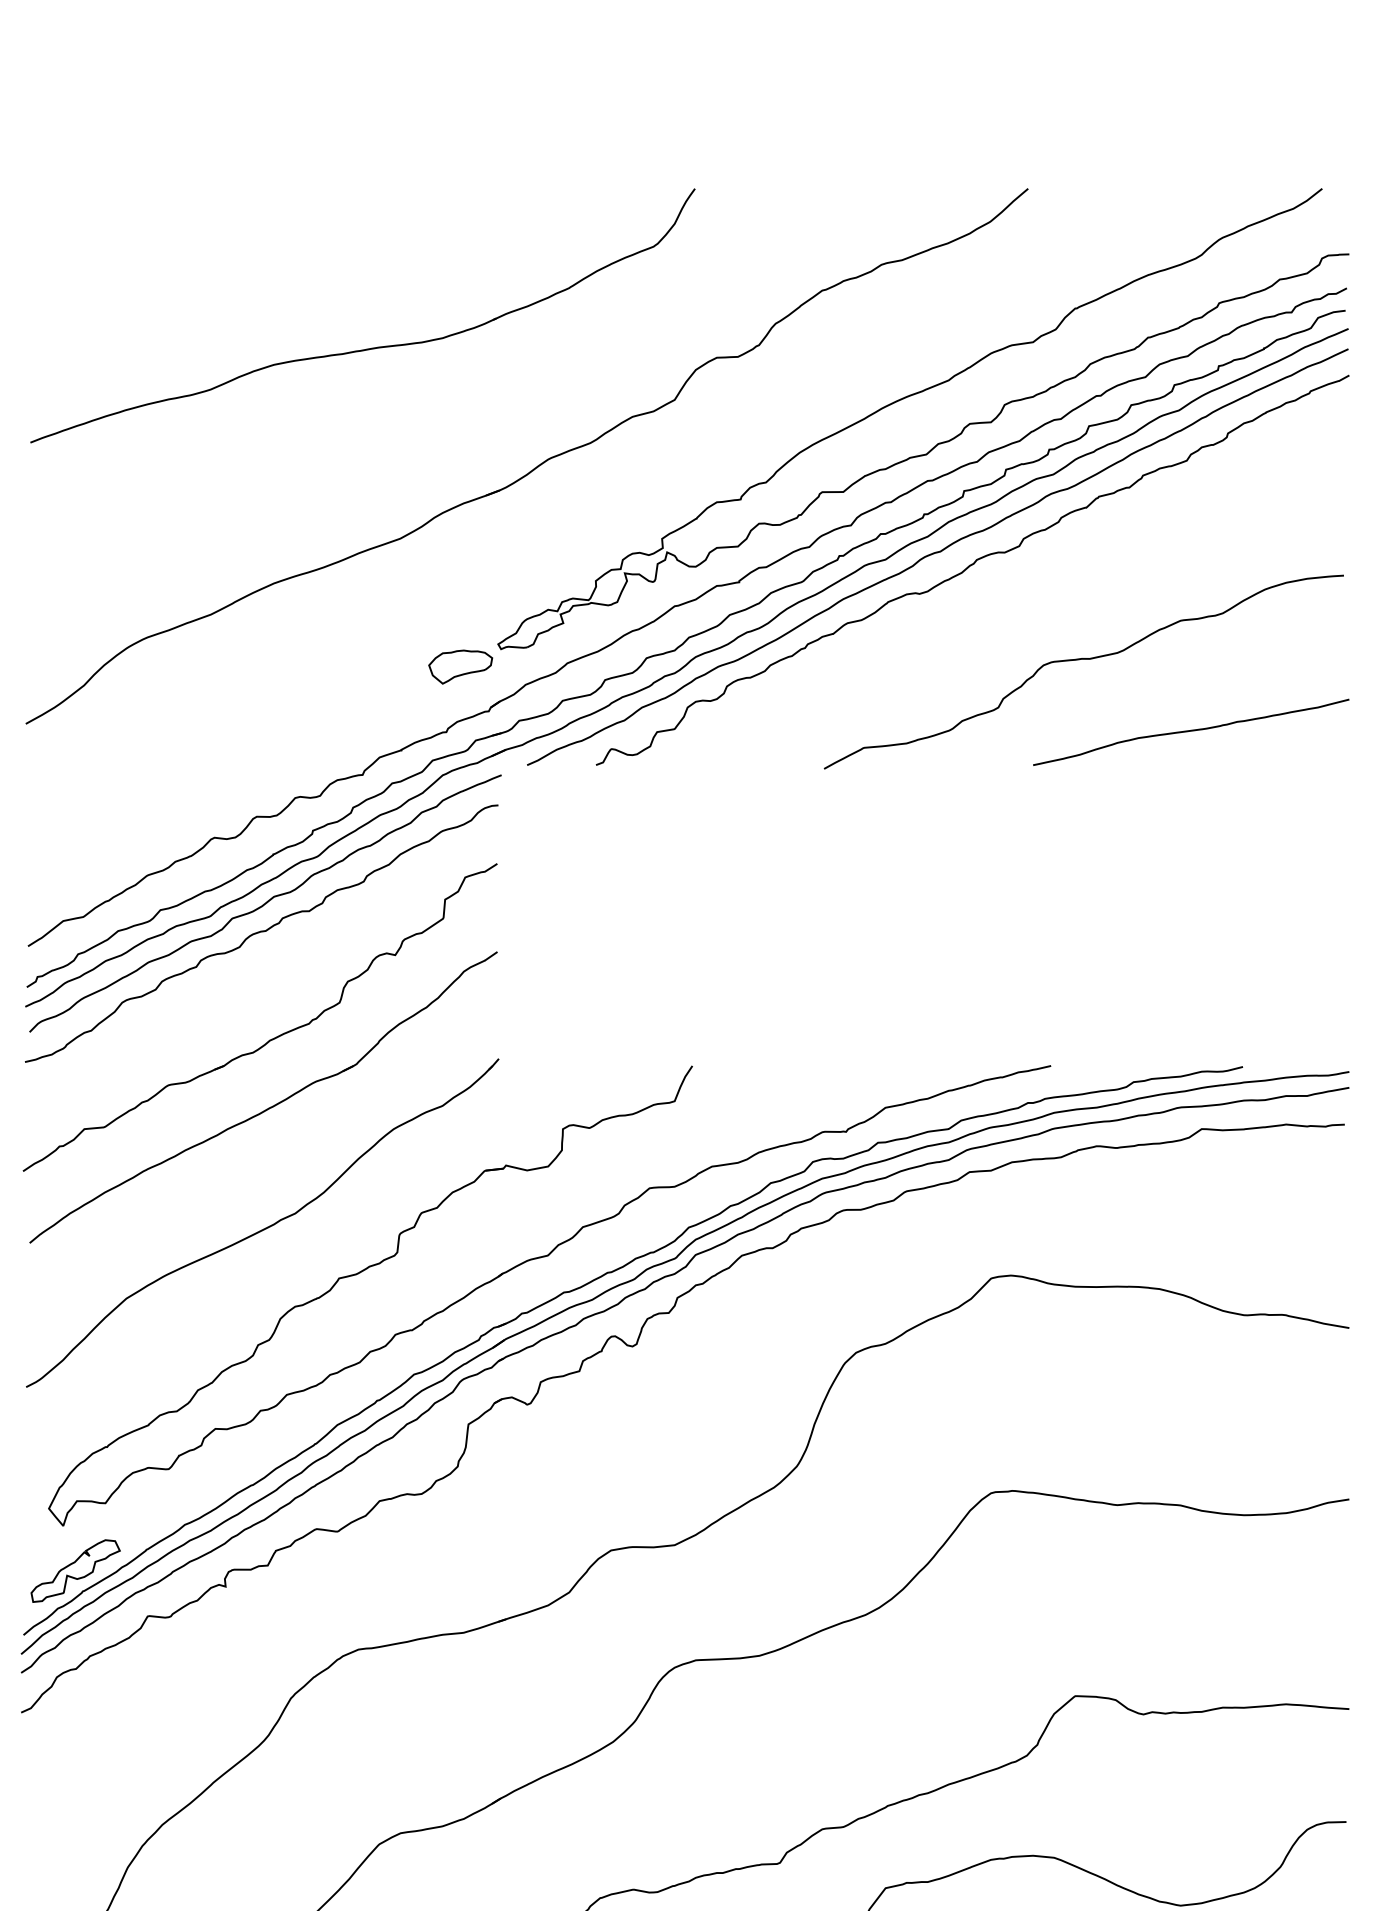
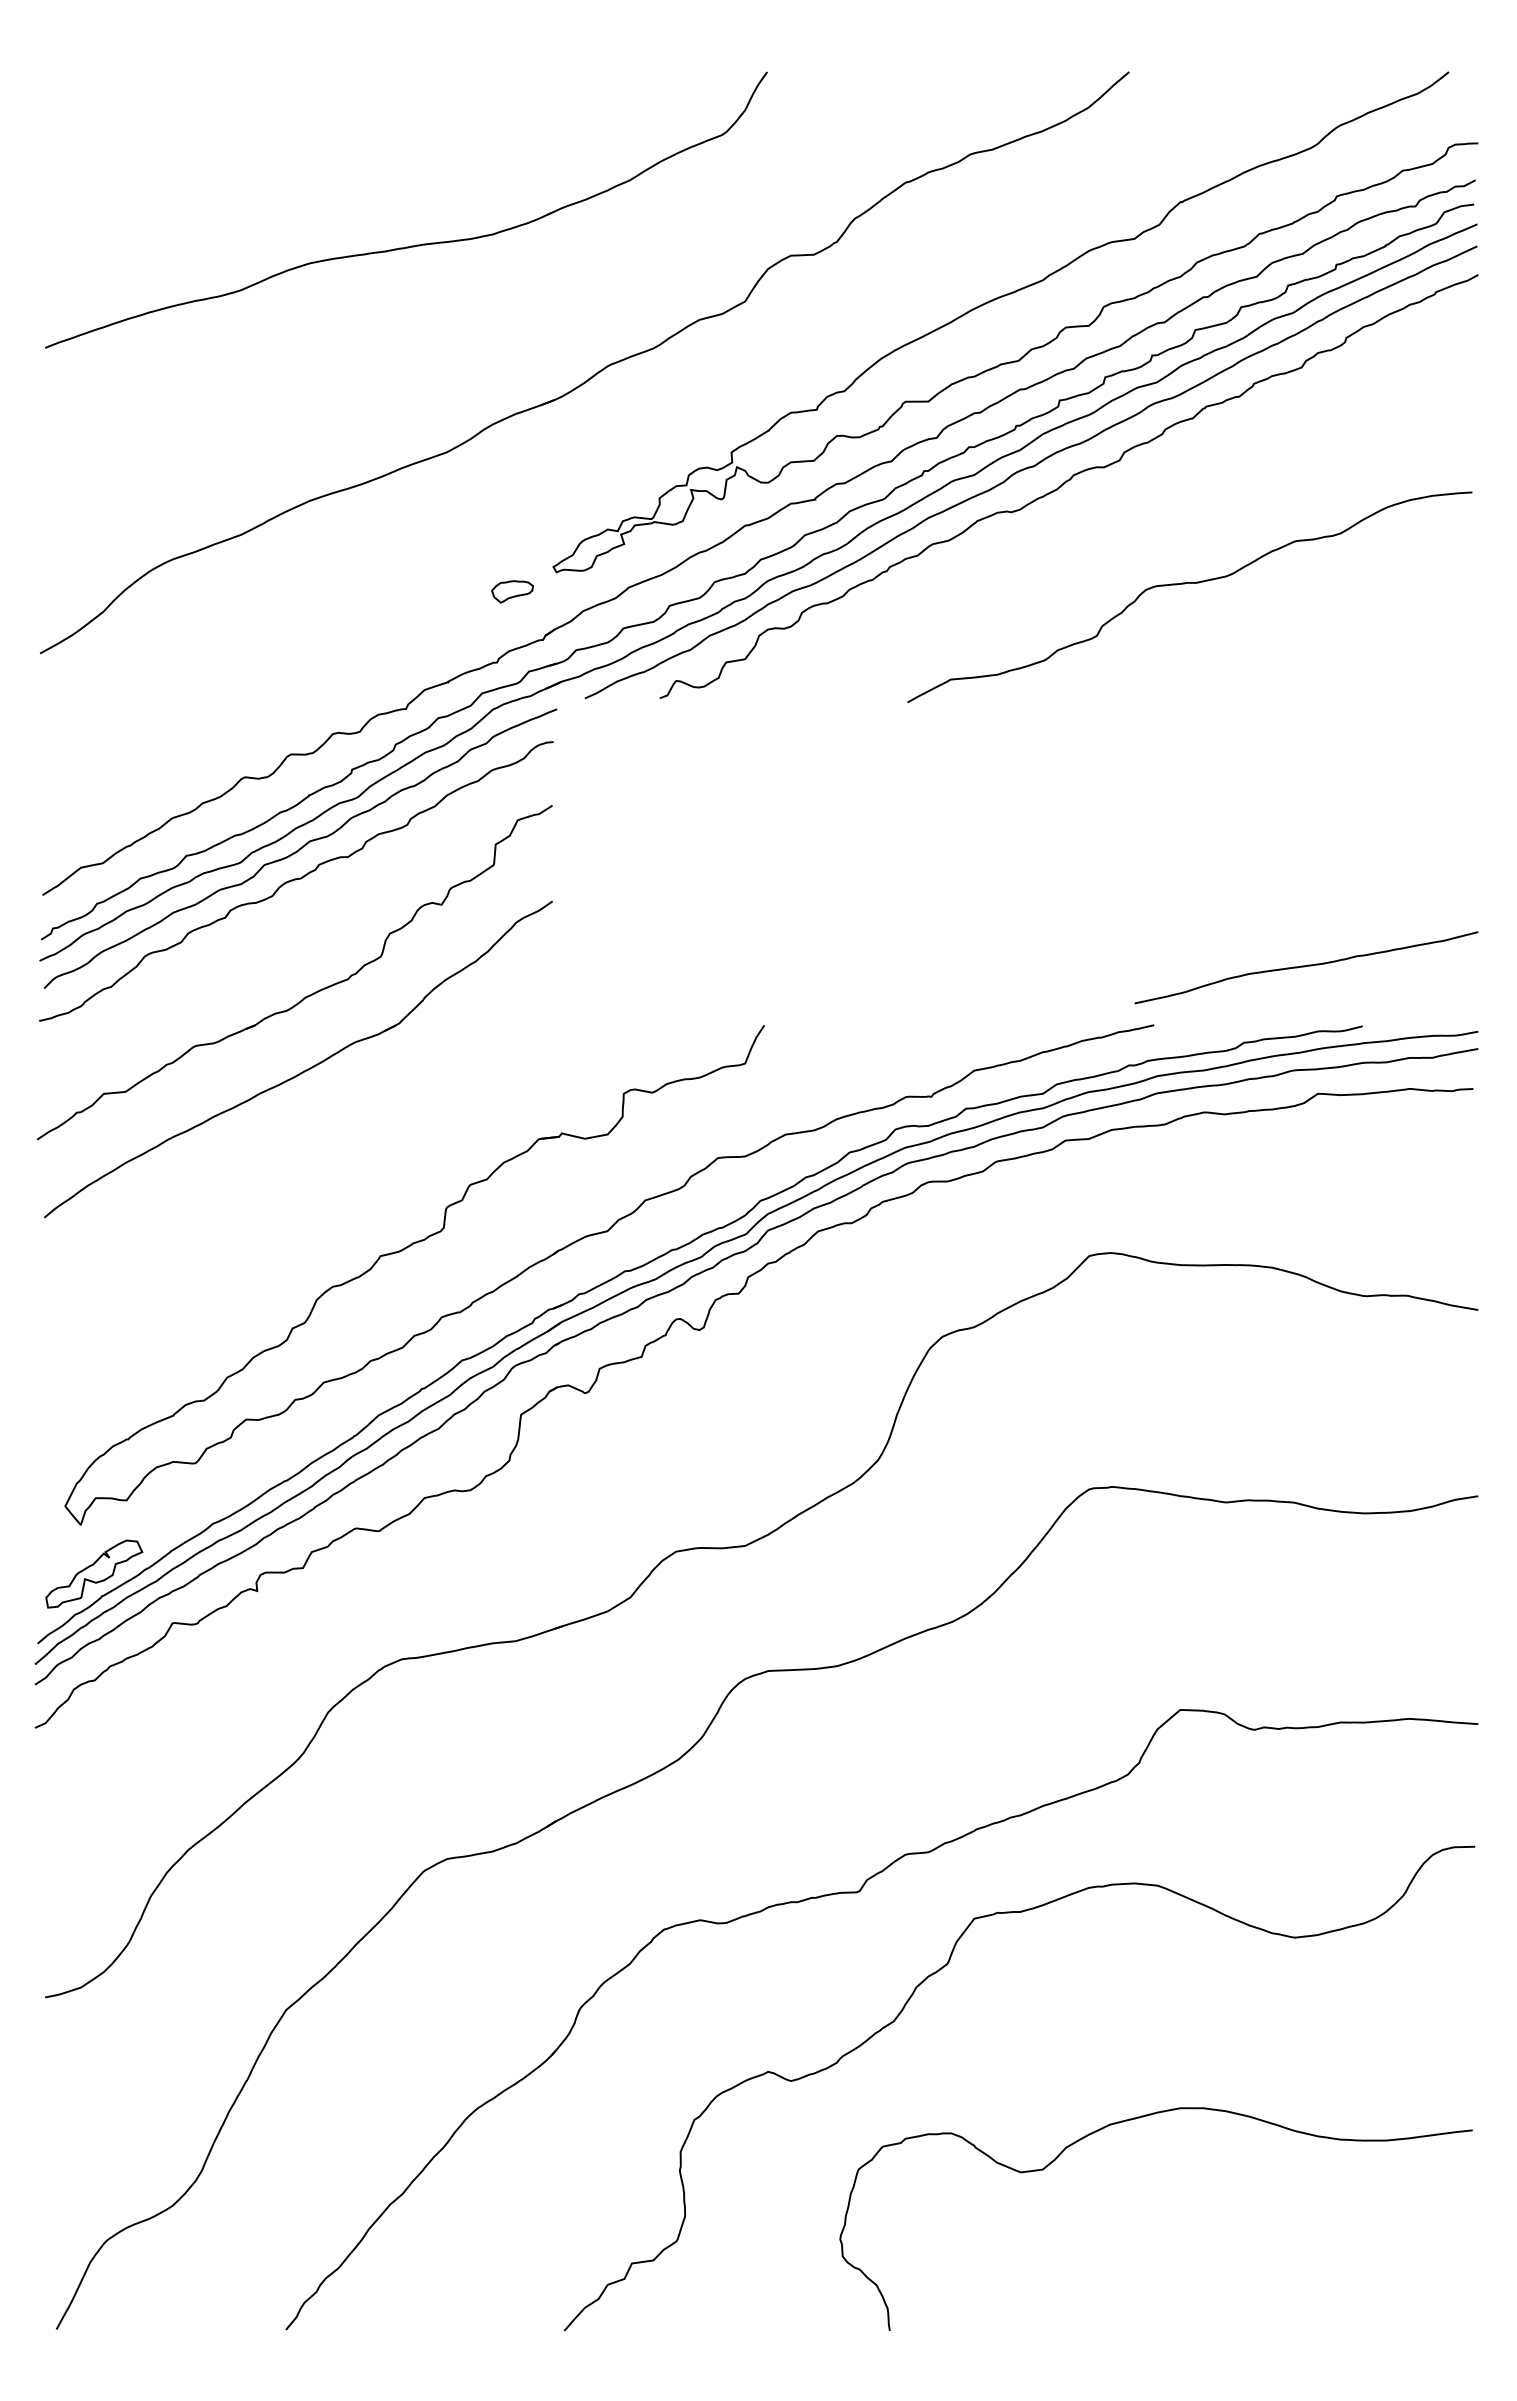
part: (460, 666) -> (512, 591), size x0.6
curve: (1191, 731) -> (1306, 966), moved
part: (264, 1228) -> (299, 1201), removed

